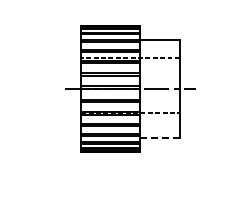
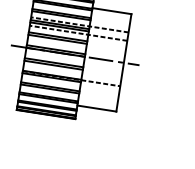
line: (130, 66) -> (78, 33), added
line: (160, 138) -> (97, 108), dashed -> solid

